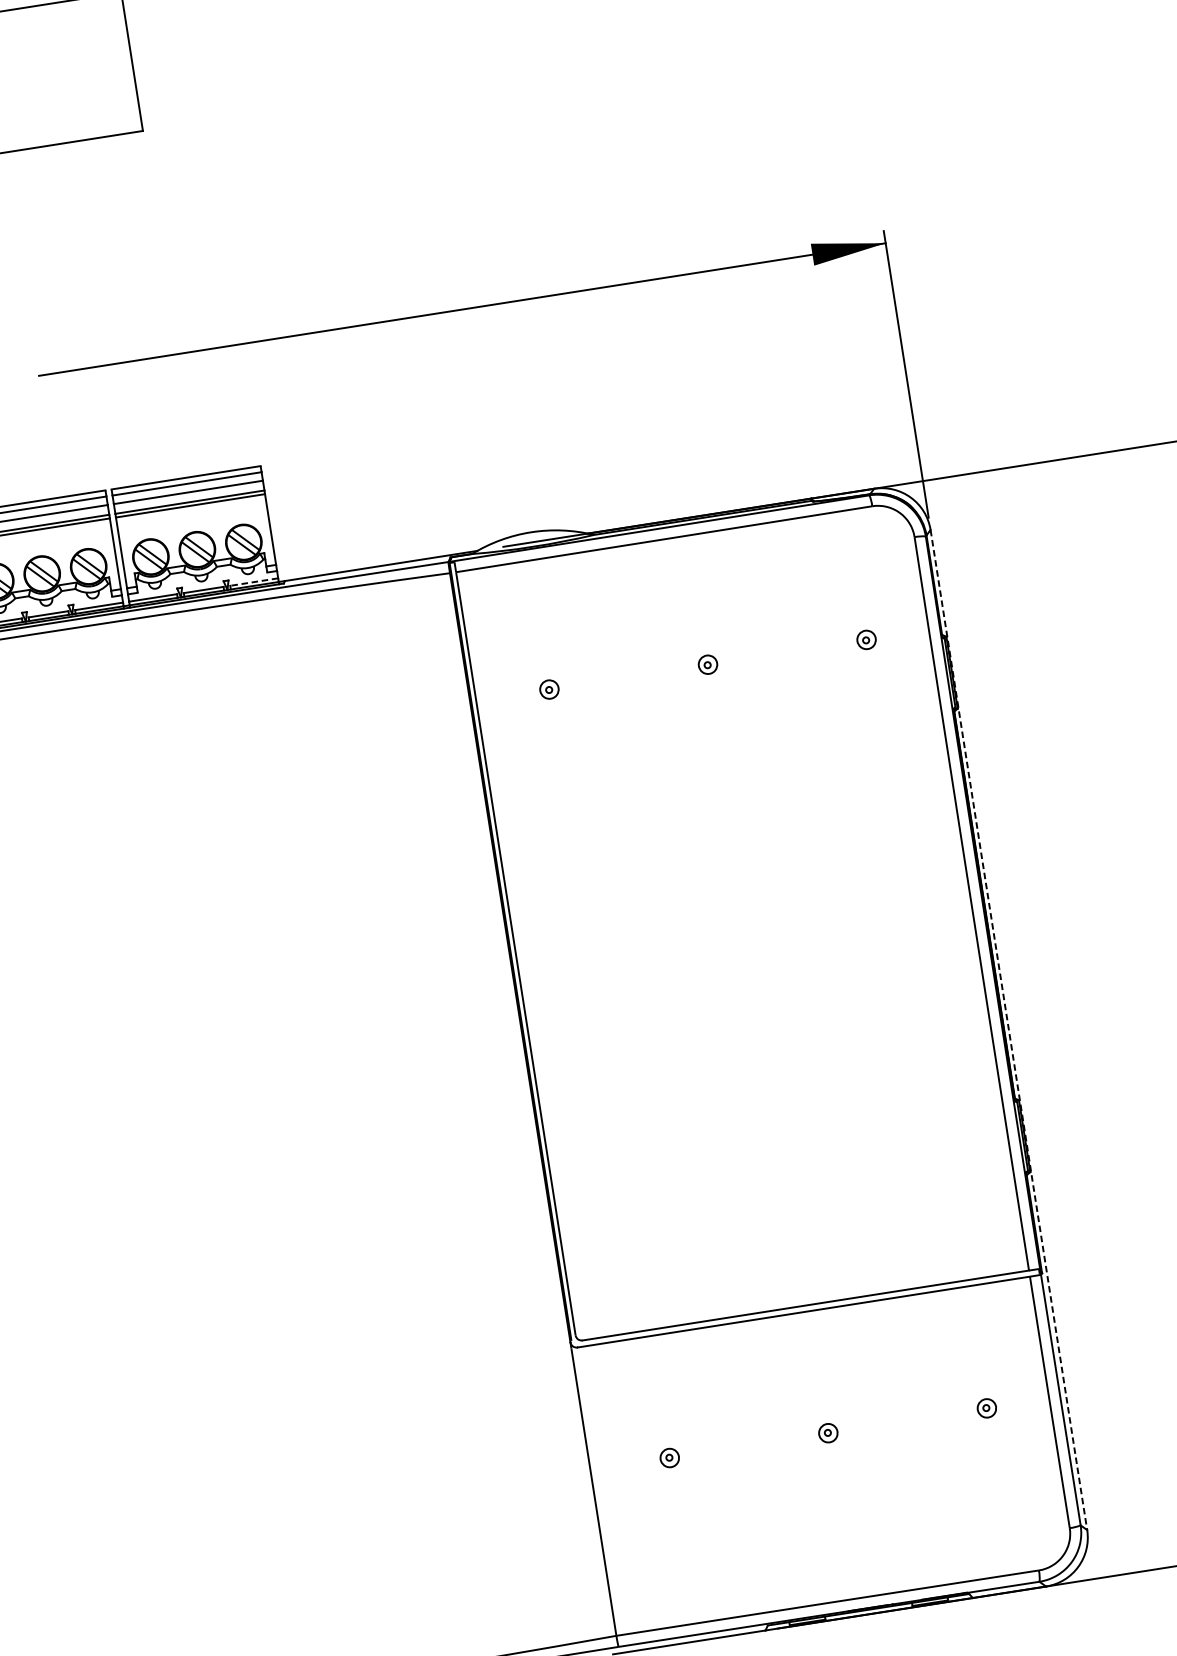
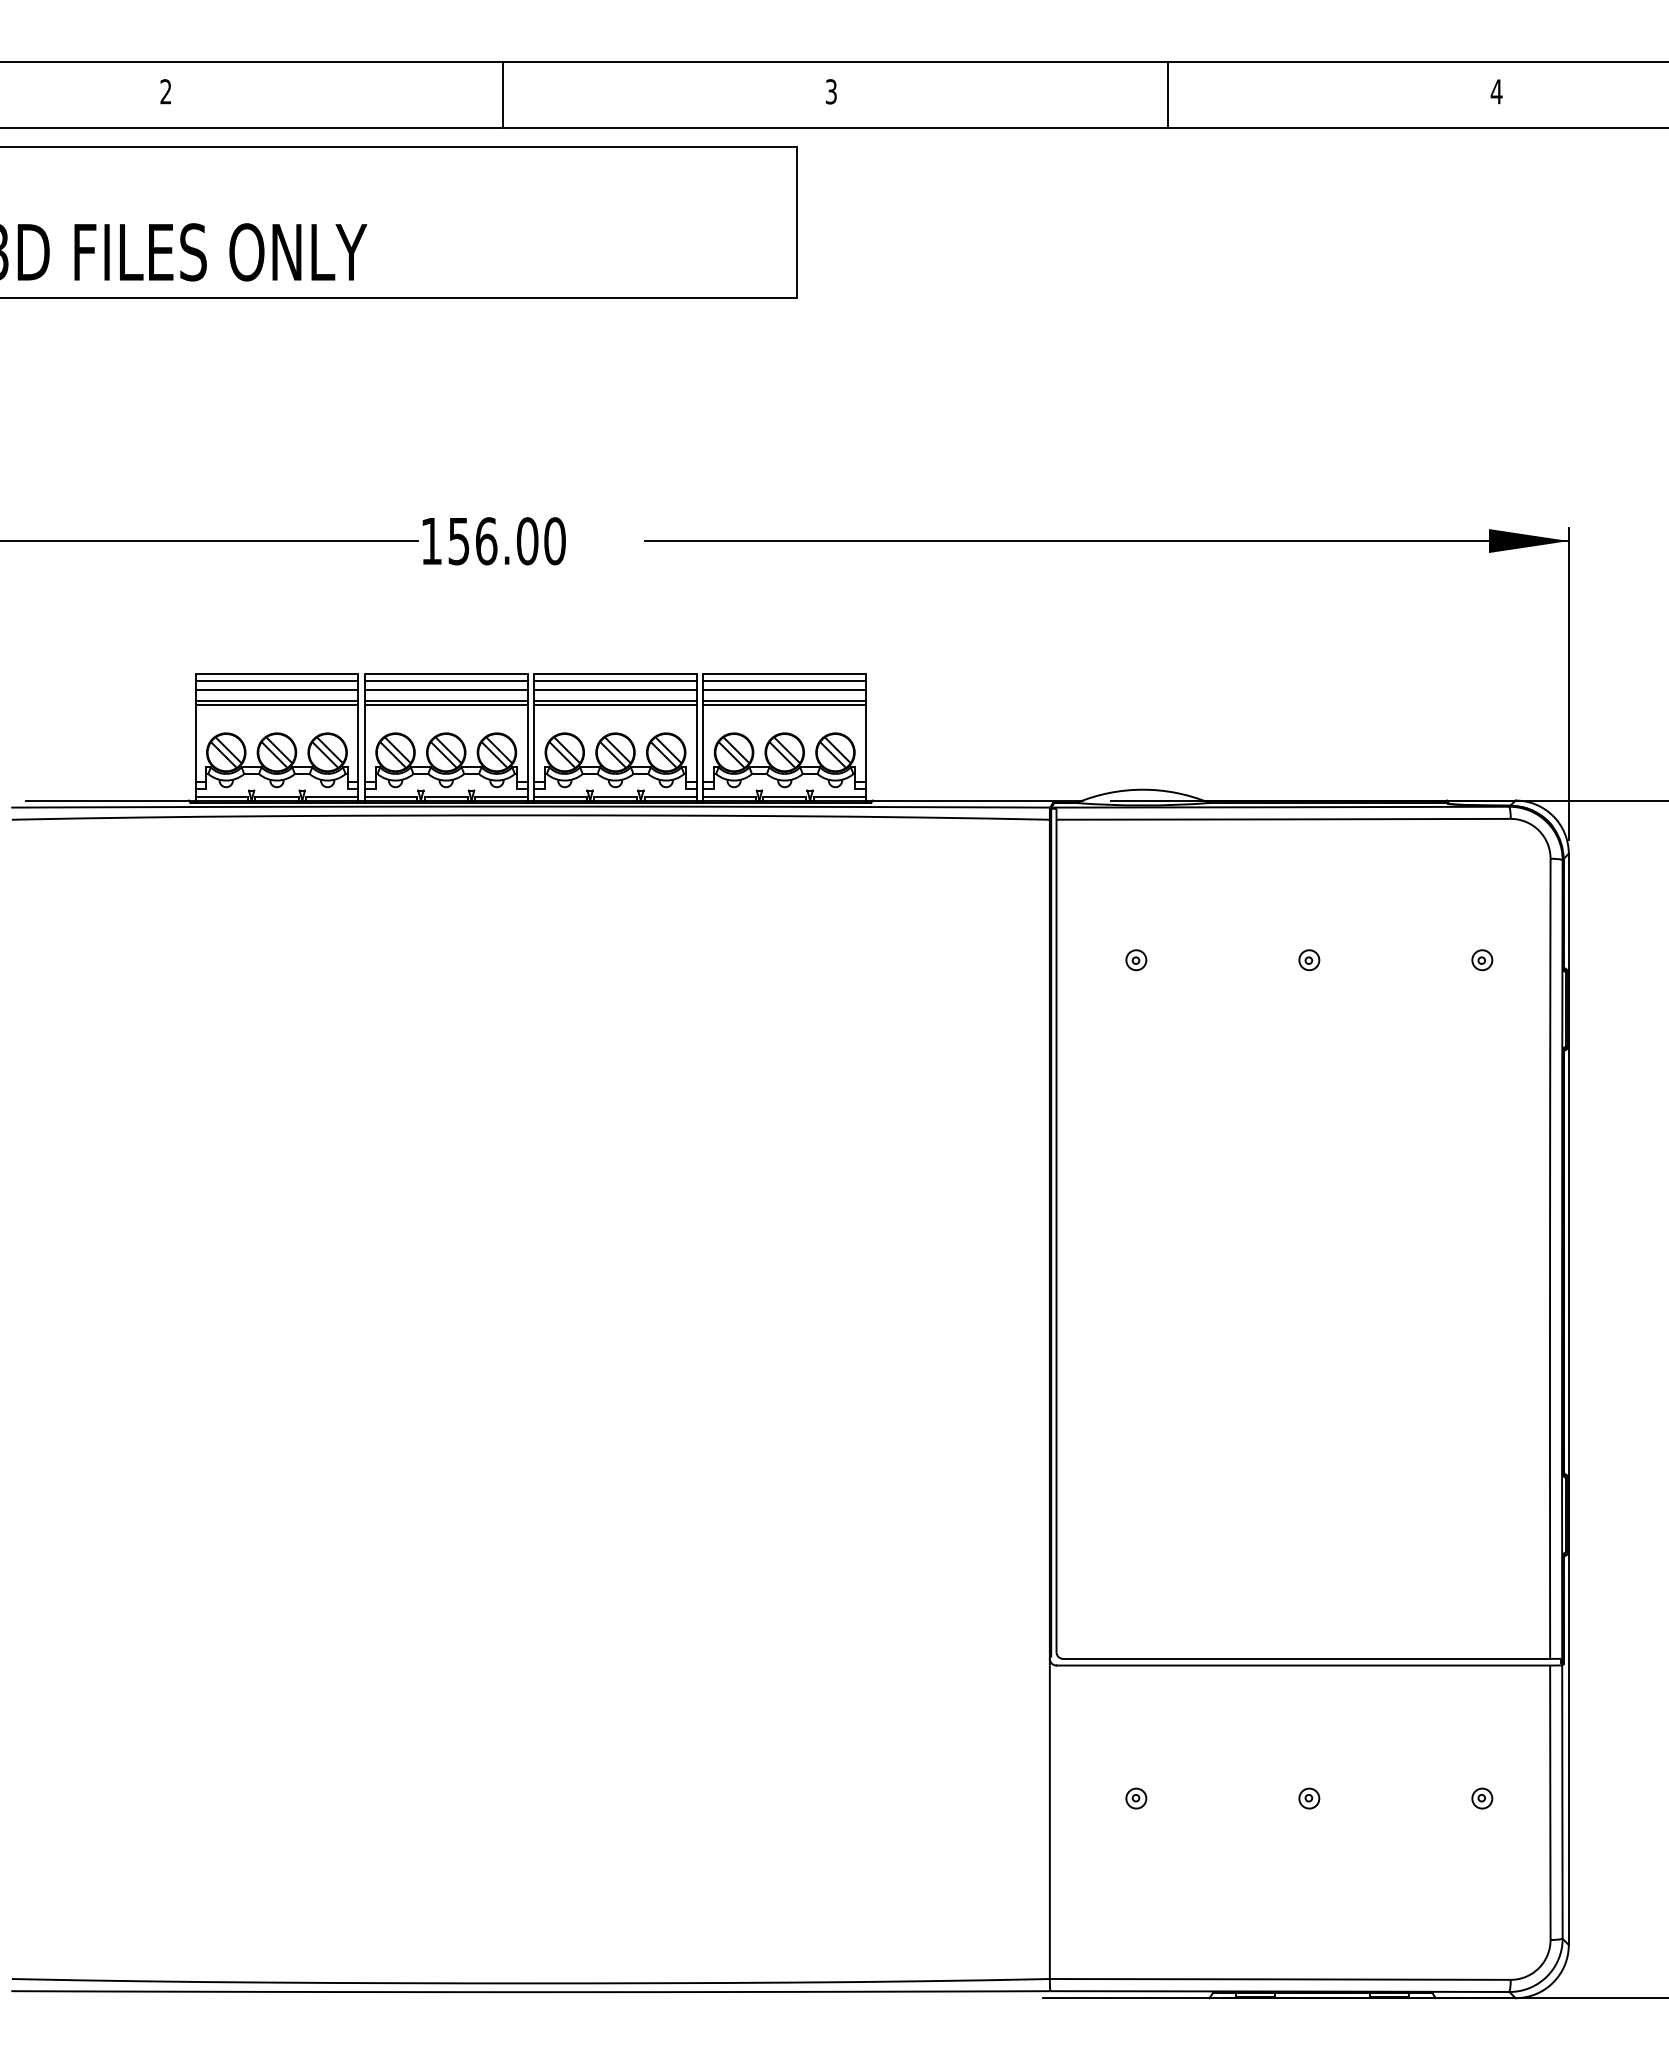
line: (253, 582) -> (839, 796), dashed -> solid
line: (1008, 1030) -> (1568, 1399), dashed -> solid

